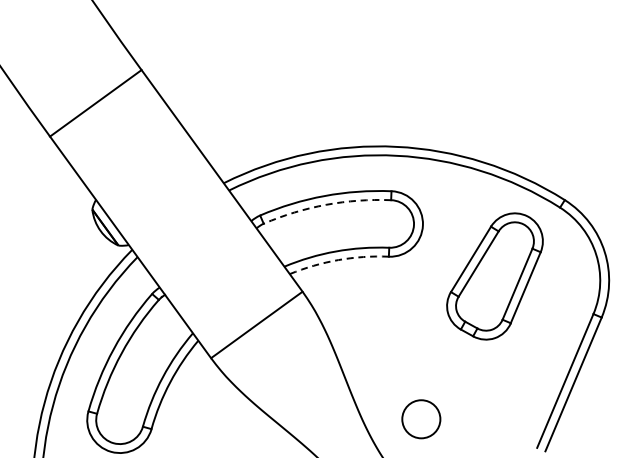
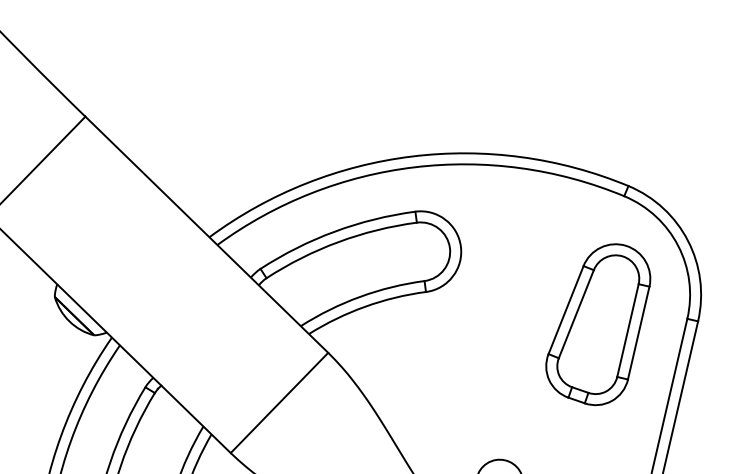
arc: (326, 204) -> (339, 241), dashed -> solid
arc: (338, 260) -> (365, 307), dashed -> solid
part: (494, 276) -> (598, 325), moved

